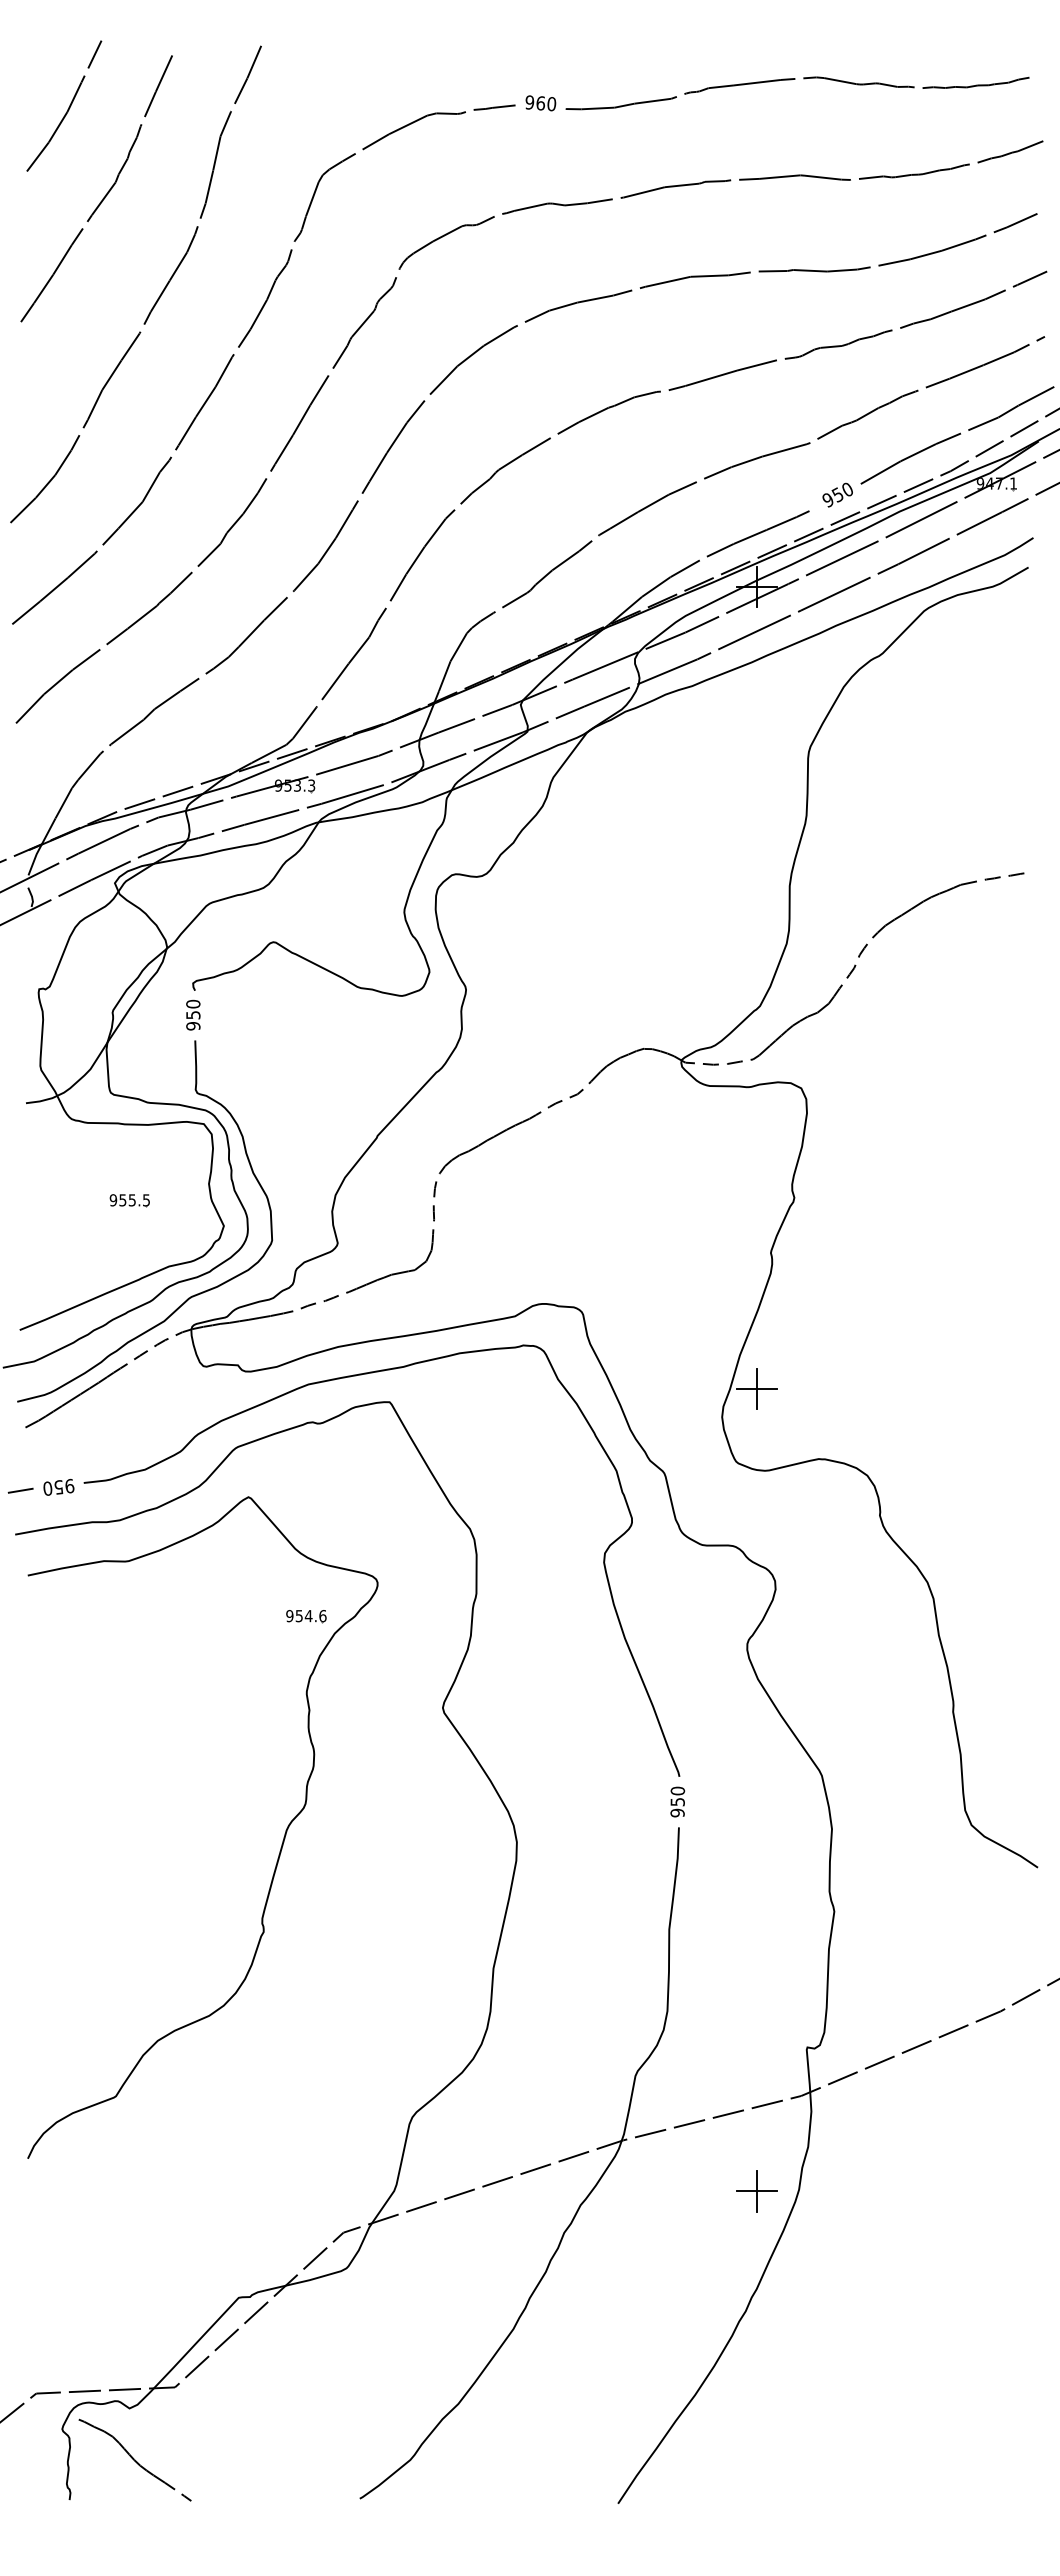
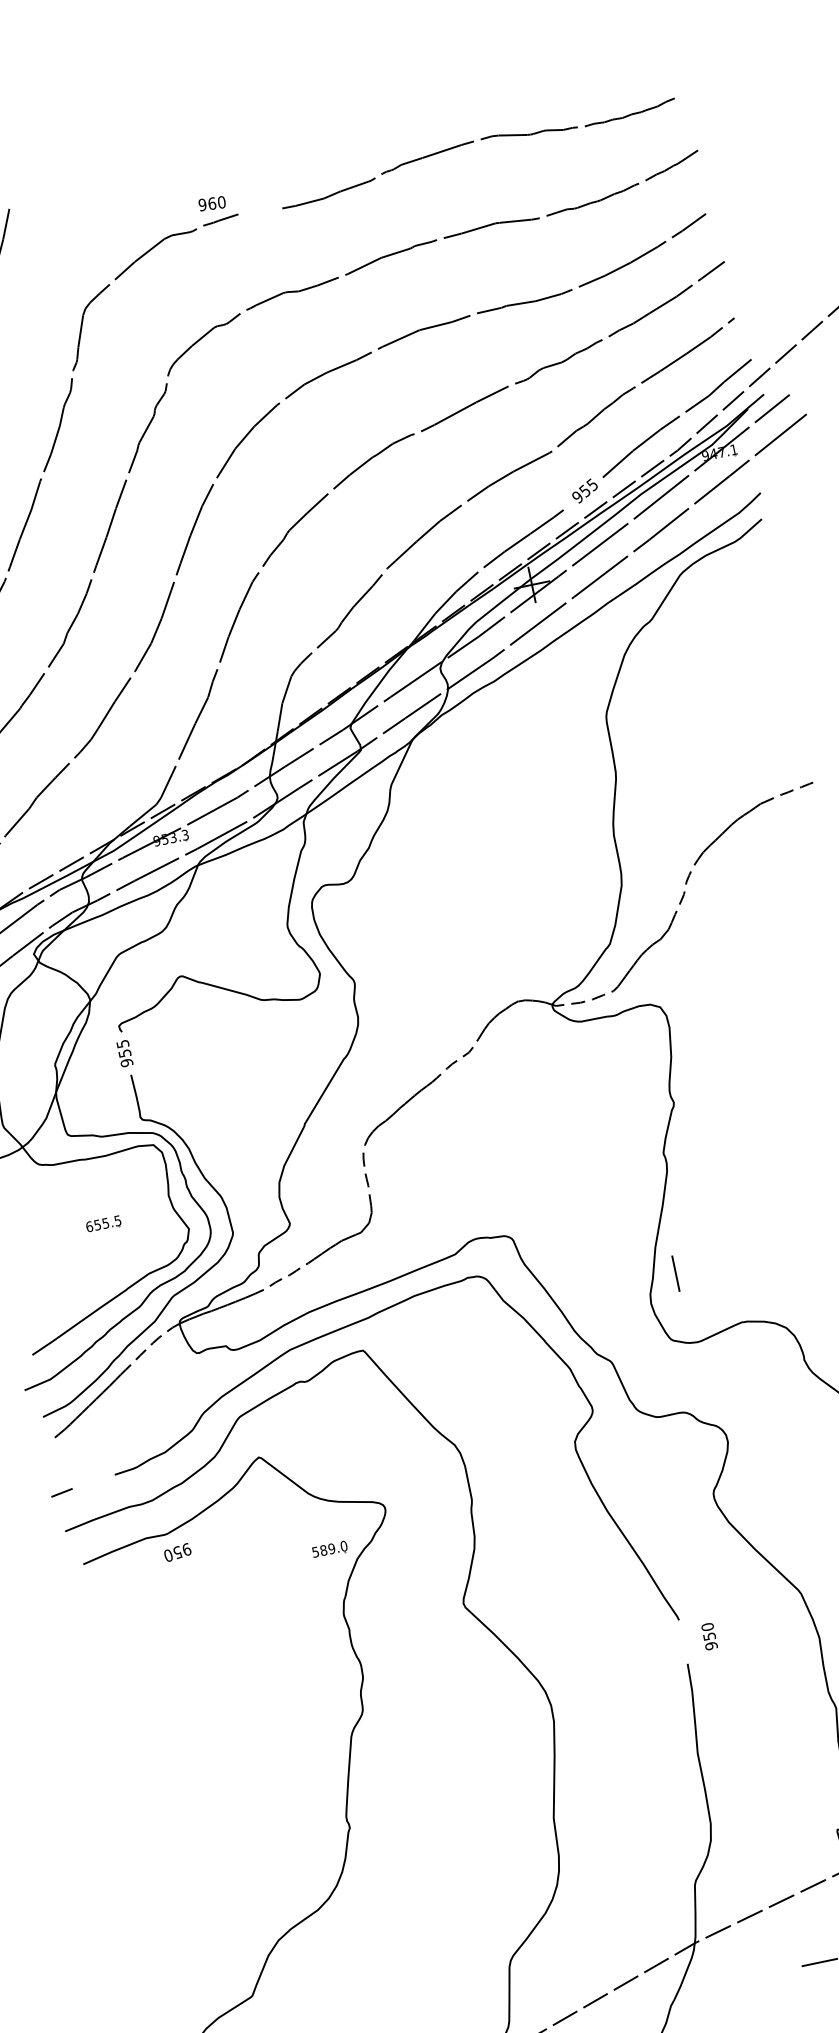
text: (540, 103) -> (211, 203), moved
text: (846, 489) -> (591, 484), 950 -> 955
text: (193, 1003) -> (122, 1043), 950 -> 955
text: (113, 1200) -> (89, 1226), 955.5 -> 655.5
line: (756, 1389) -> (675, 1273), removed
text: (58, 1486) -> (177, 1551), moved
text: (306, 1616) -> (329, 1549), 954.6 -> 589.0
text: (677, 1801) -> (709, 1636), moved
line: (756, 2191) -> (819, 1962), removed

